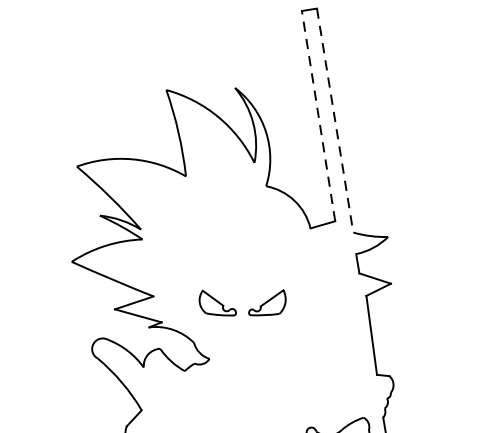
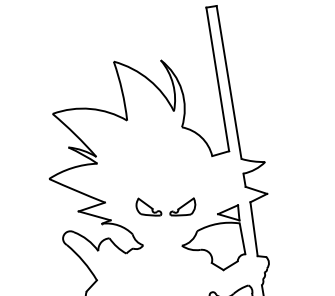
line: (318, 116) -> (217, 79), dashed -> solid
line: (335, 120) -> (229, 82), dashed -> solid
part: (312, 347) -> (213, 237), added

